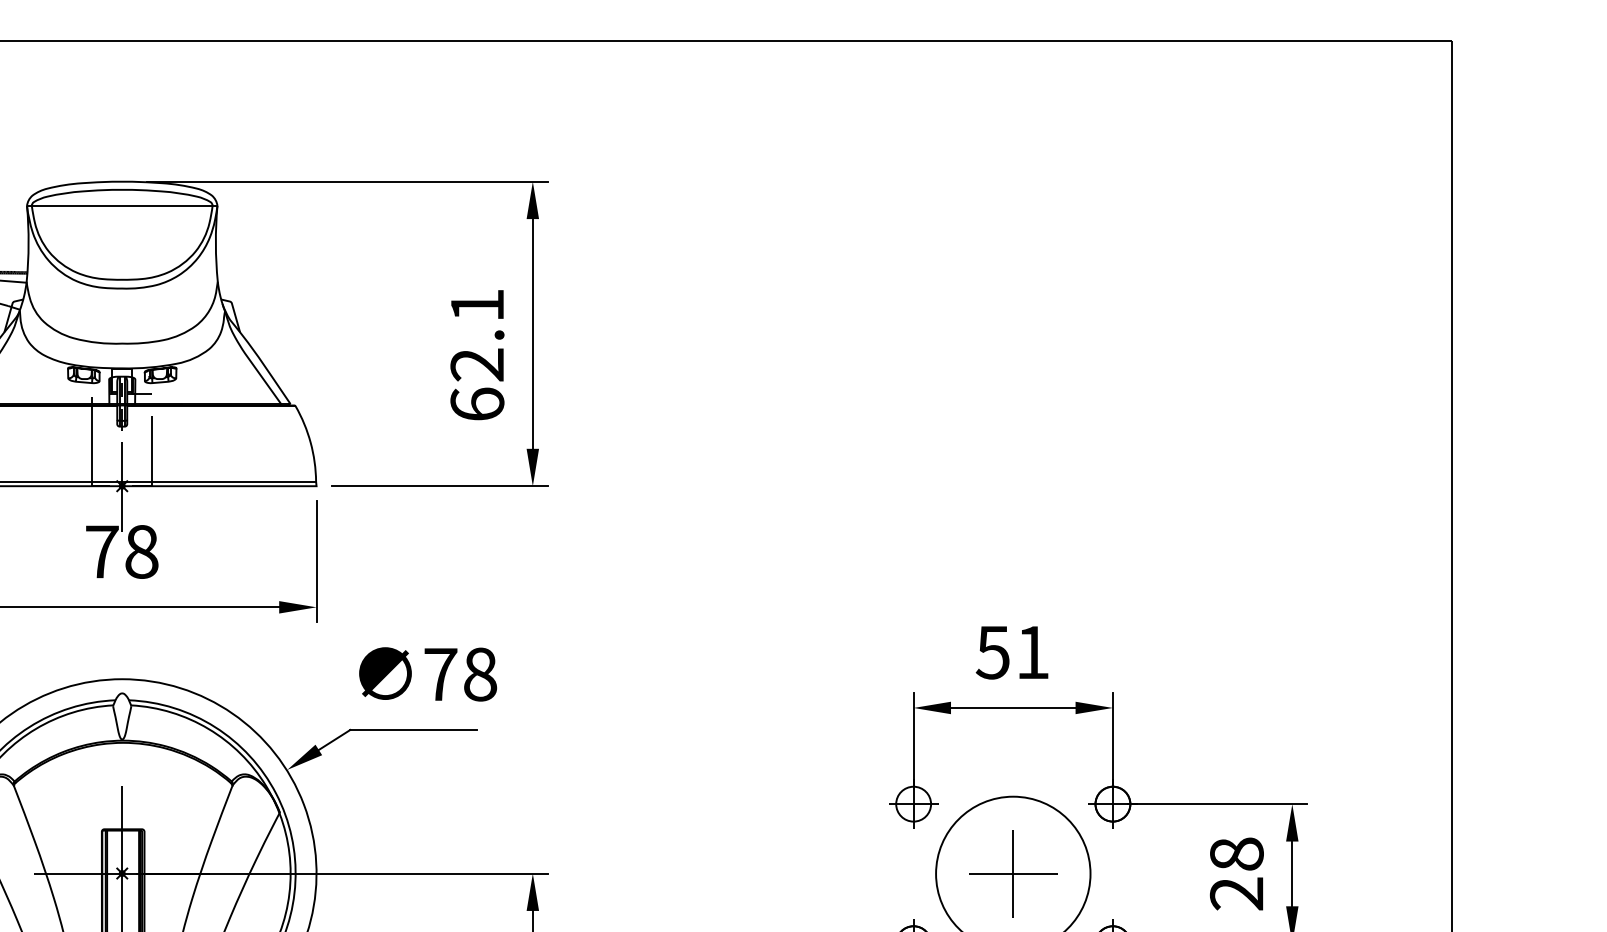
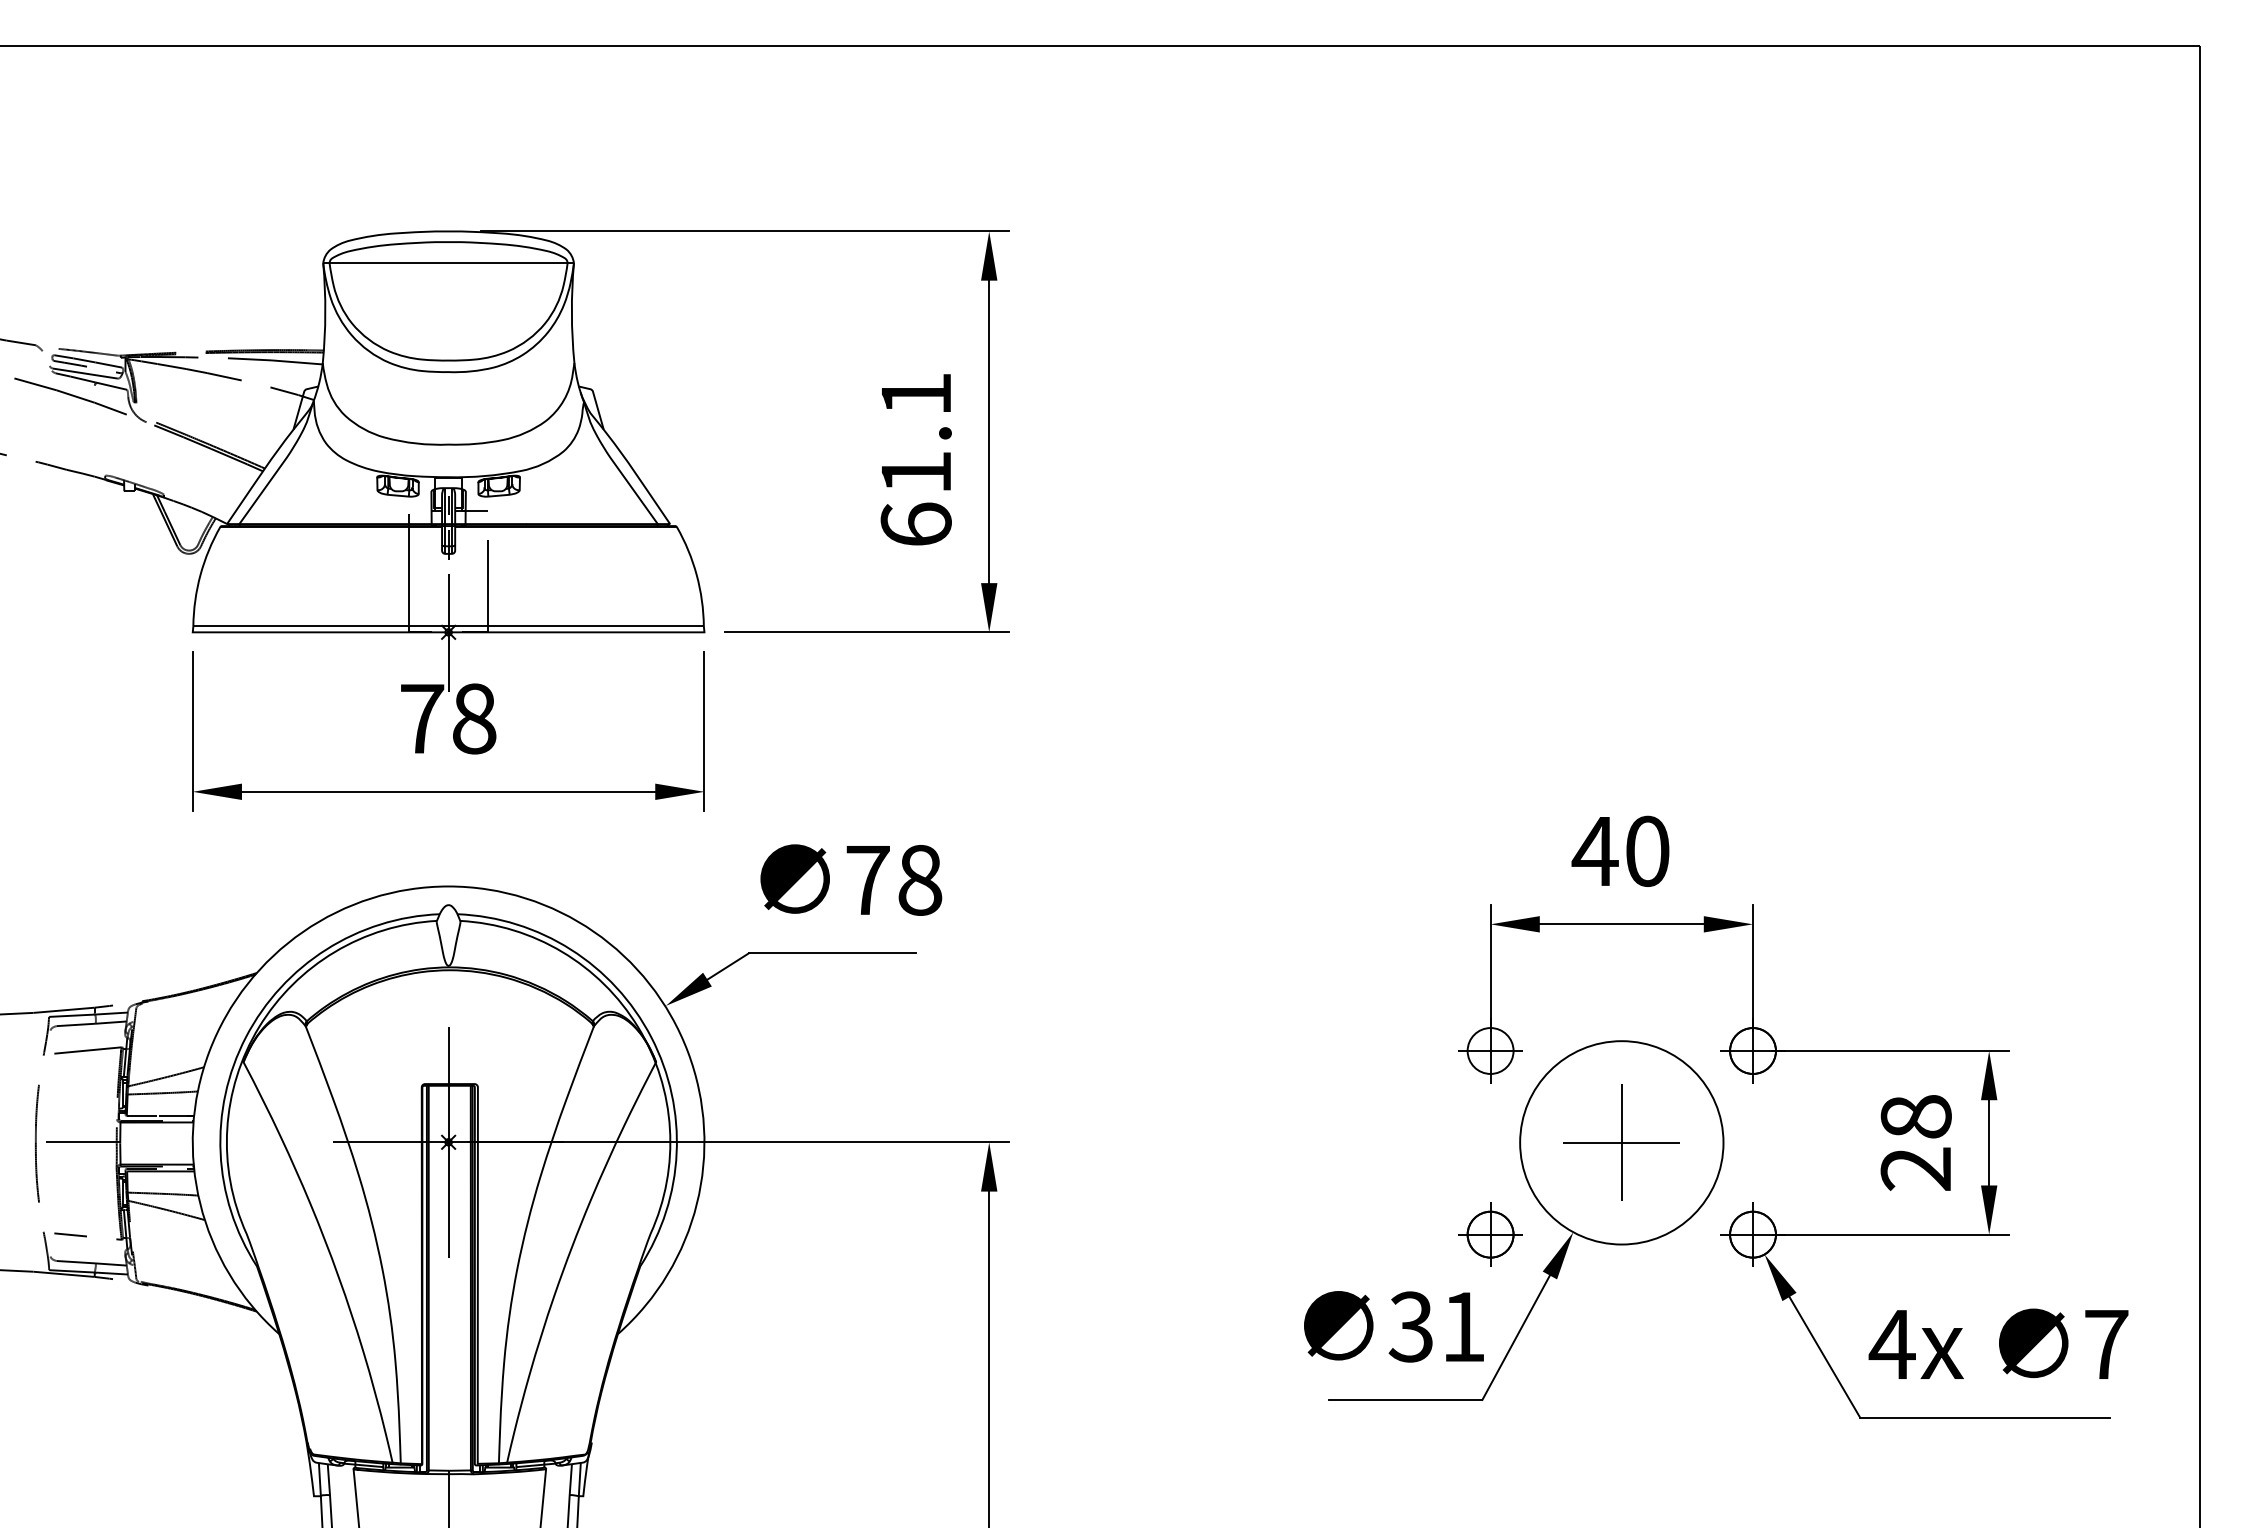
text: (476, 364) -> (915, 472), 62.1 -> 61.1
text: (1012, 651) -> (1620, 850), 51 -> 40

